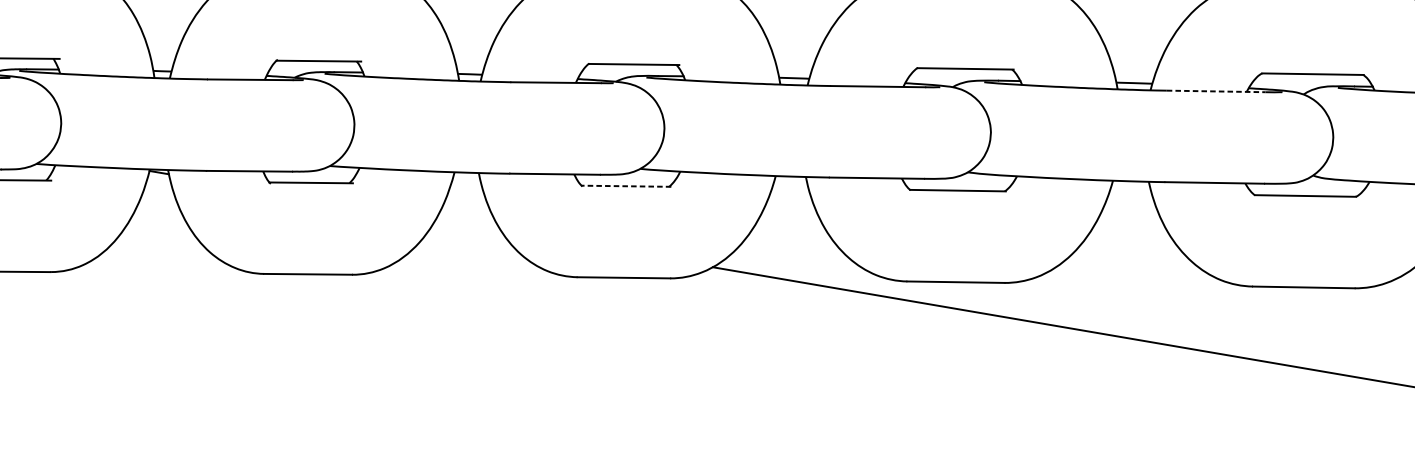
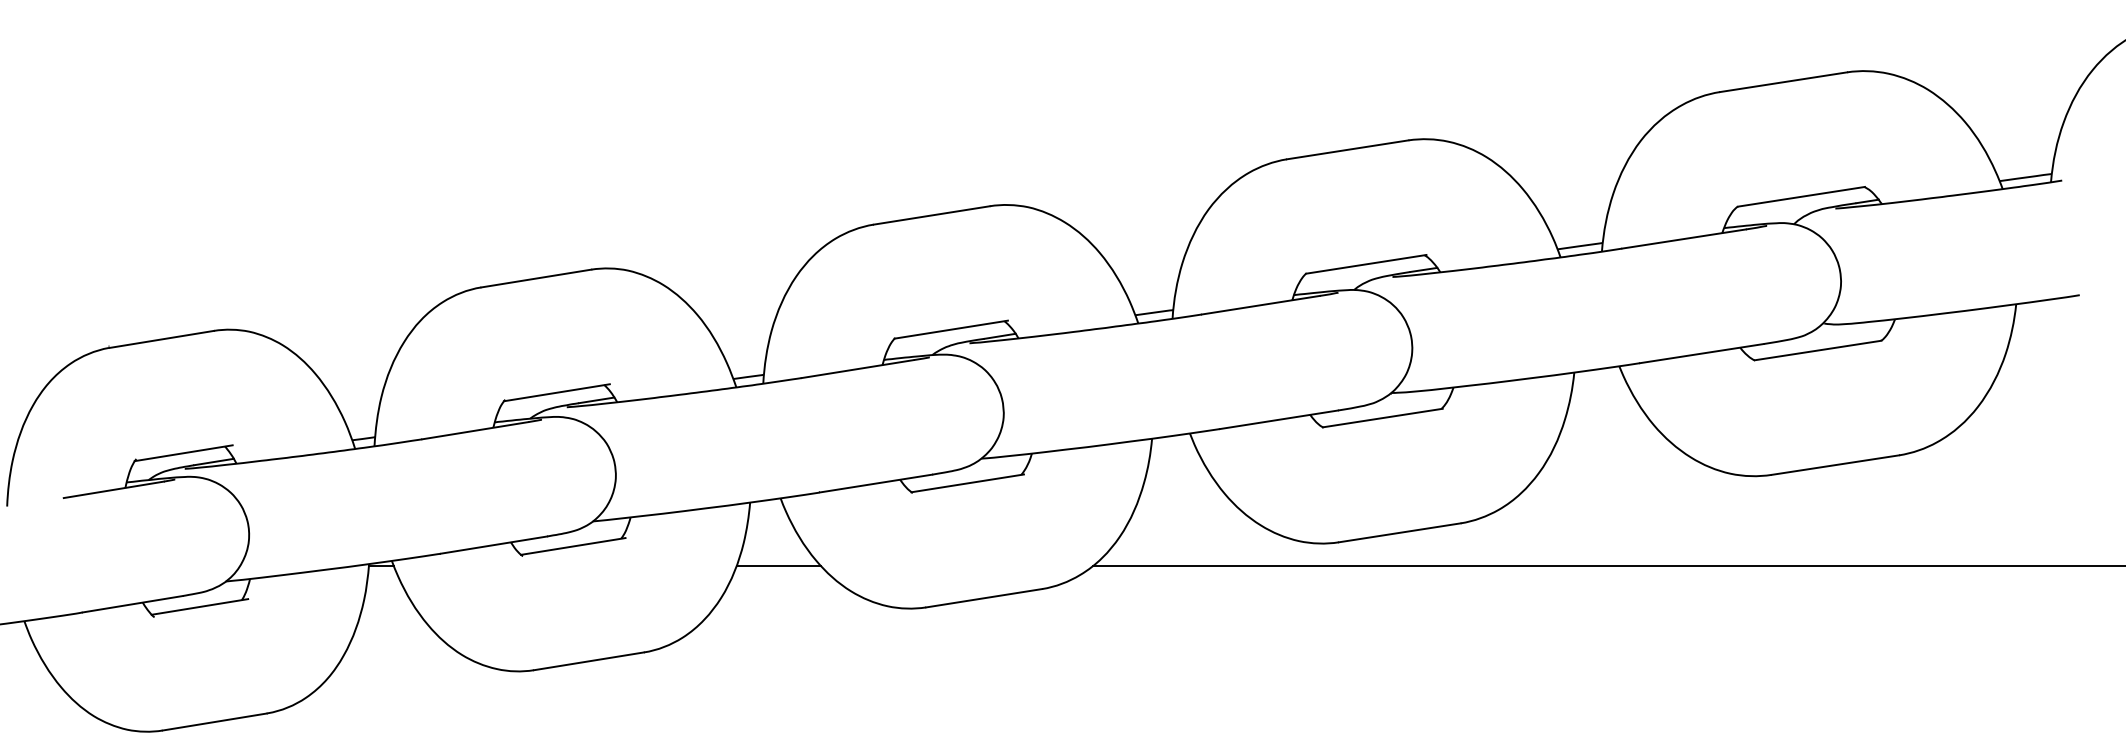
line: (1216, 91) -> (1684, 239), dashed -> solid
line: (626, 186) -> (967, 483), dashed -> solid
line: (468, 225) -> (778, 566), added

